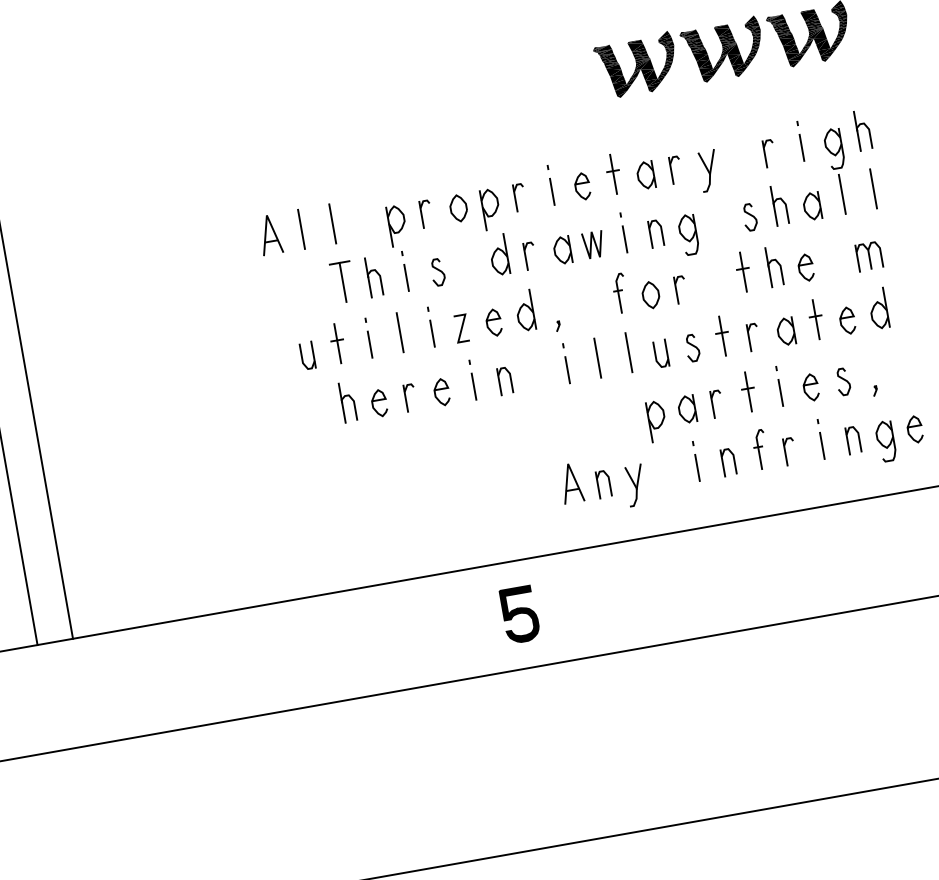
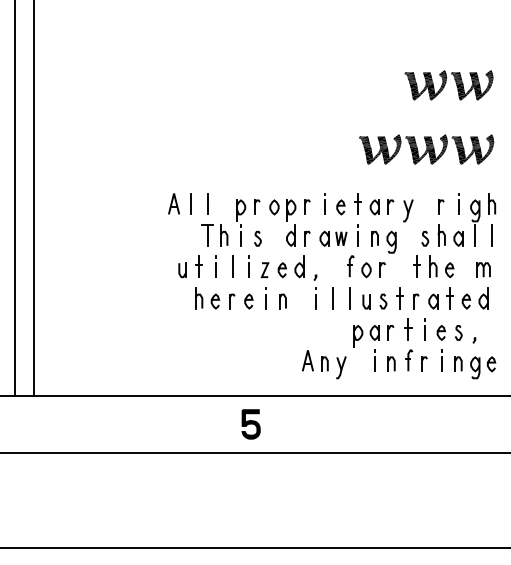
part: (518, 615) -> (250, 424), moved

